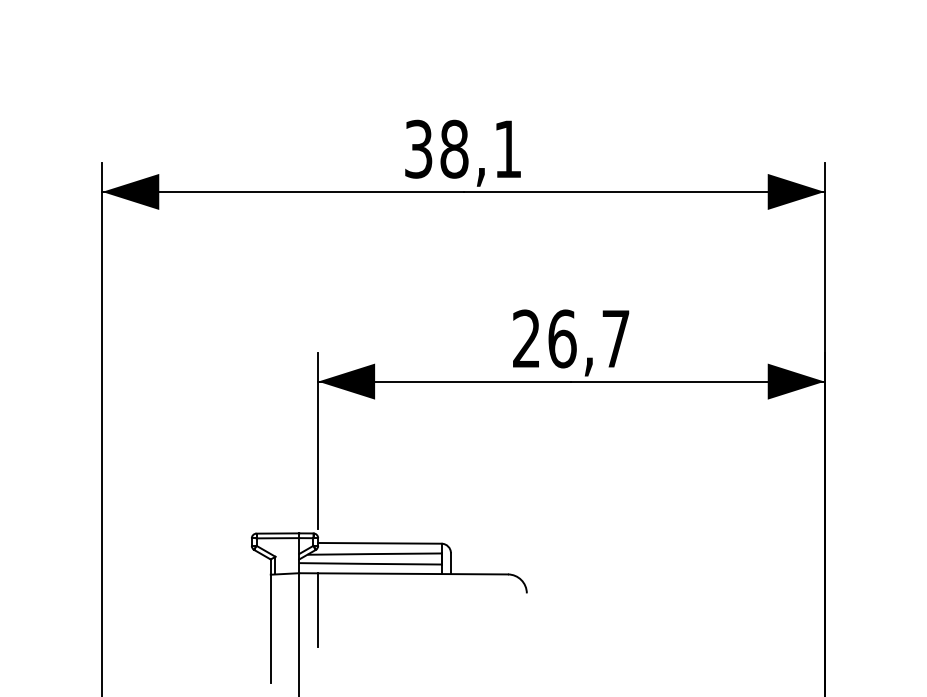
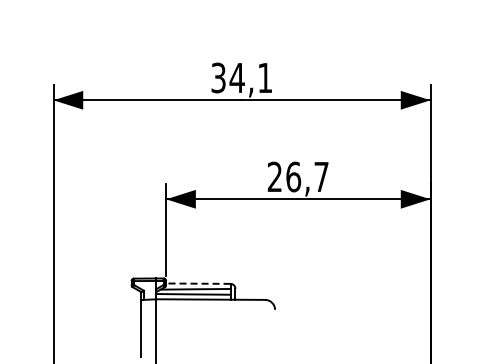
text: (452, 148) -> (236, 77), 38,1 -> 34,1
line: (378, 542) -> (197, 283), solid -> dashed
line: (318, 610) -> (166, 318), removed

